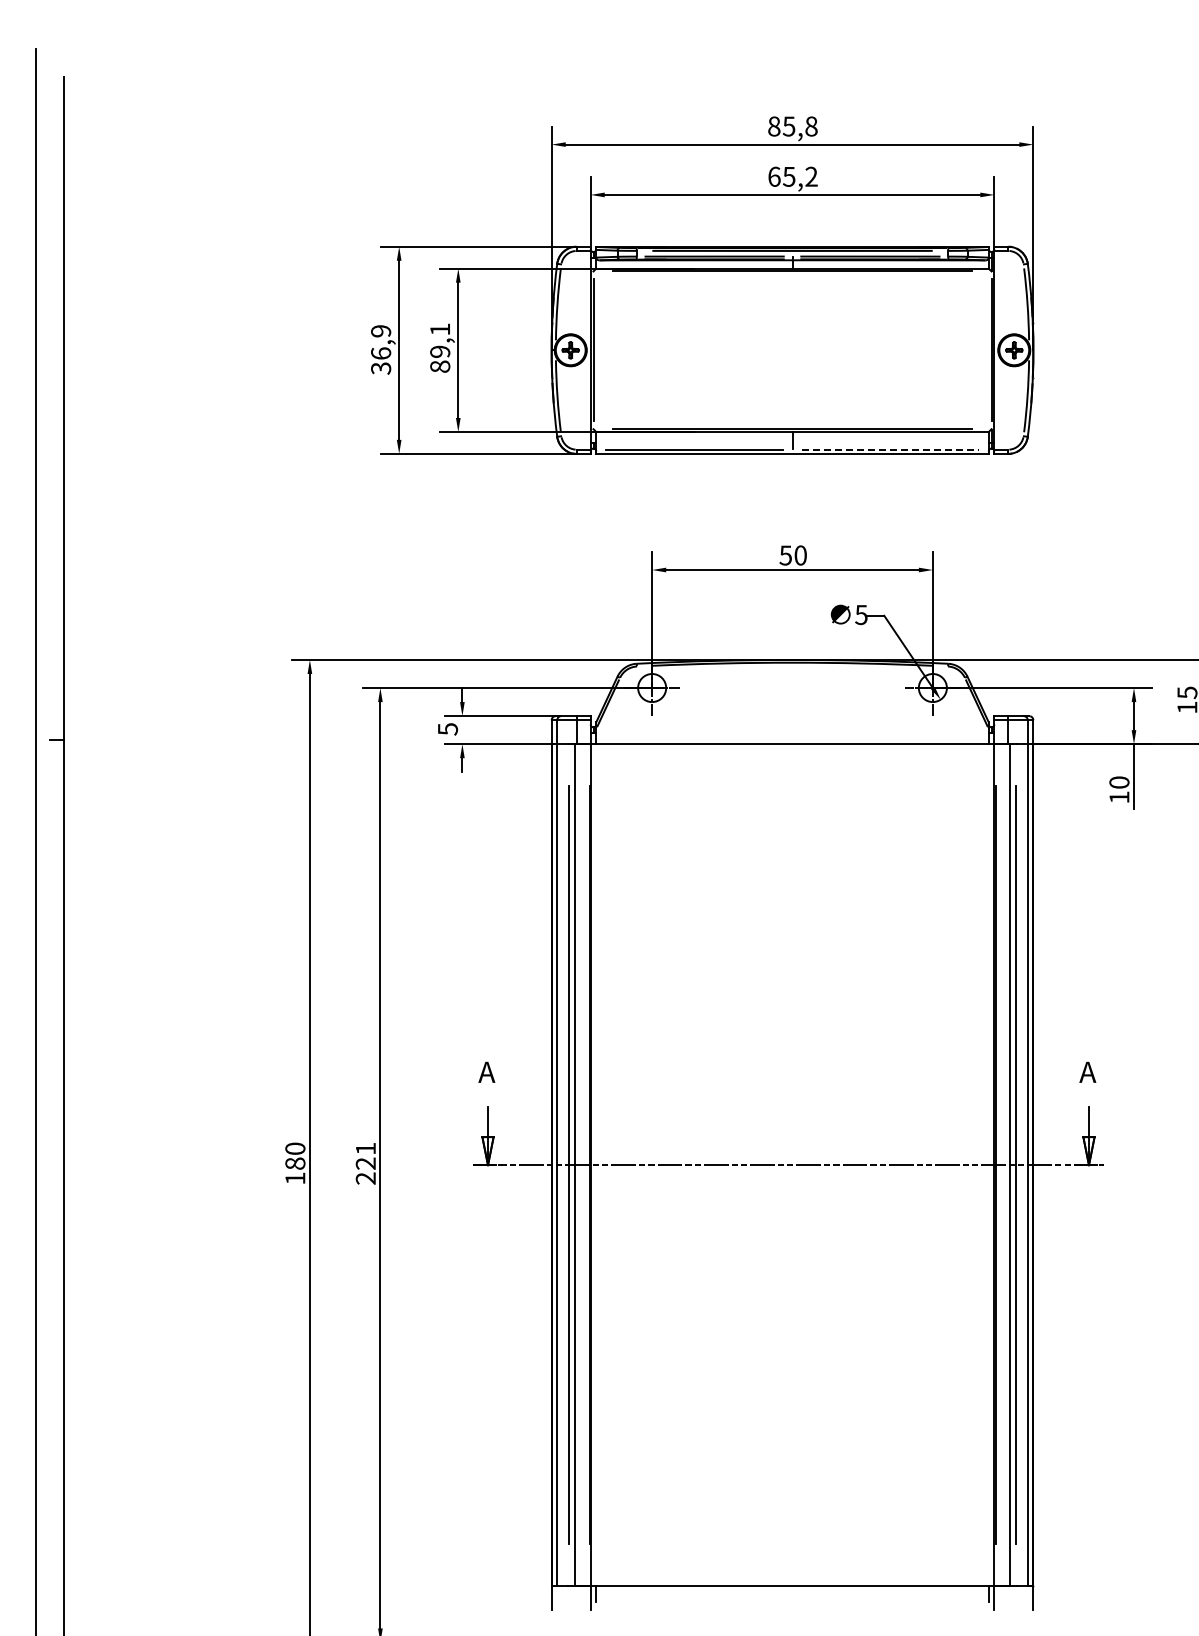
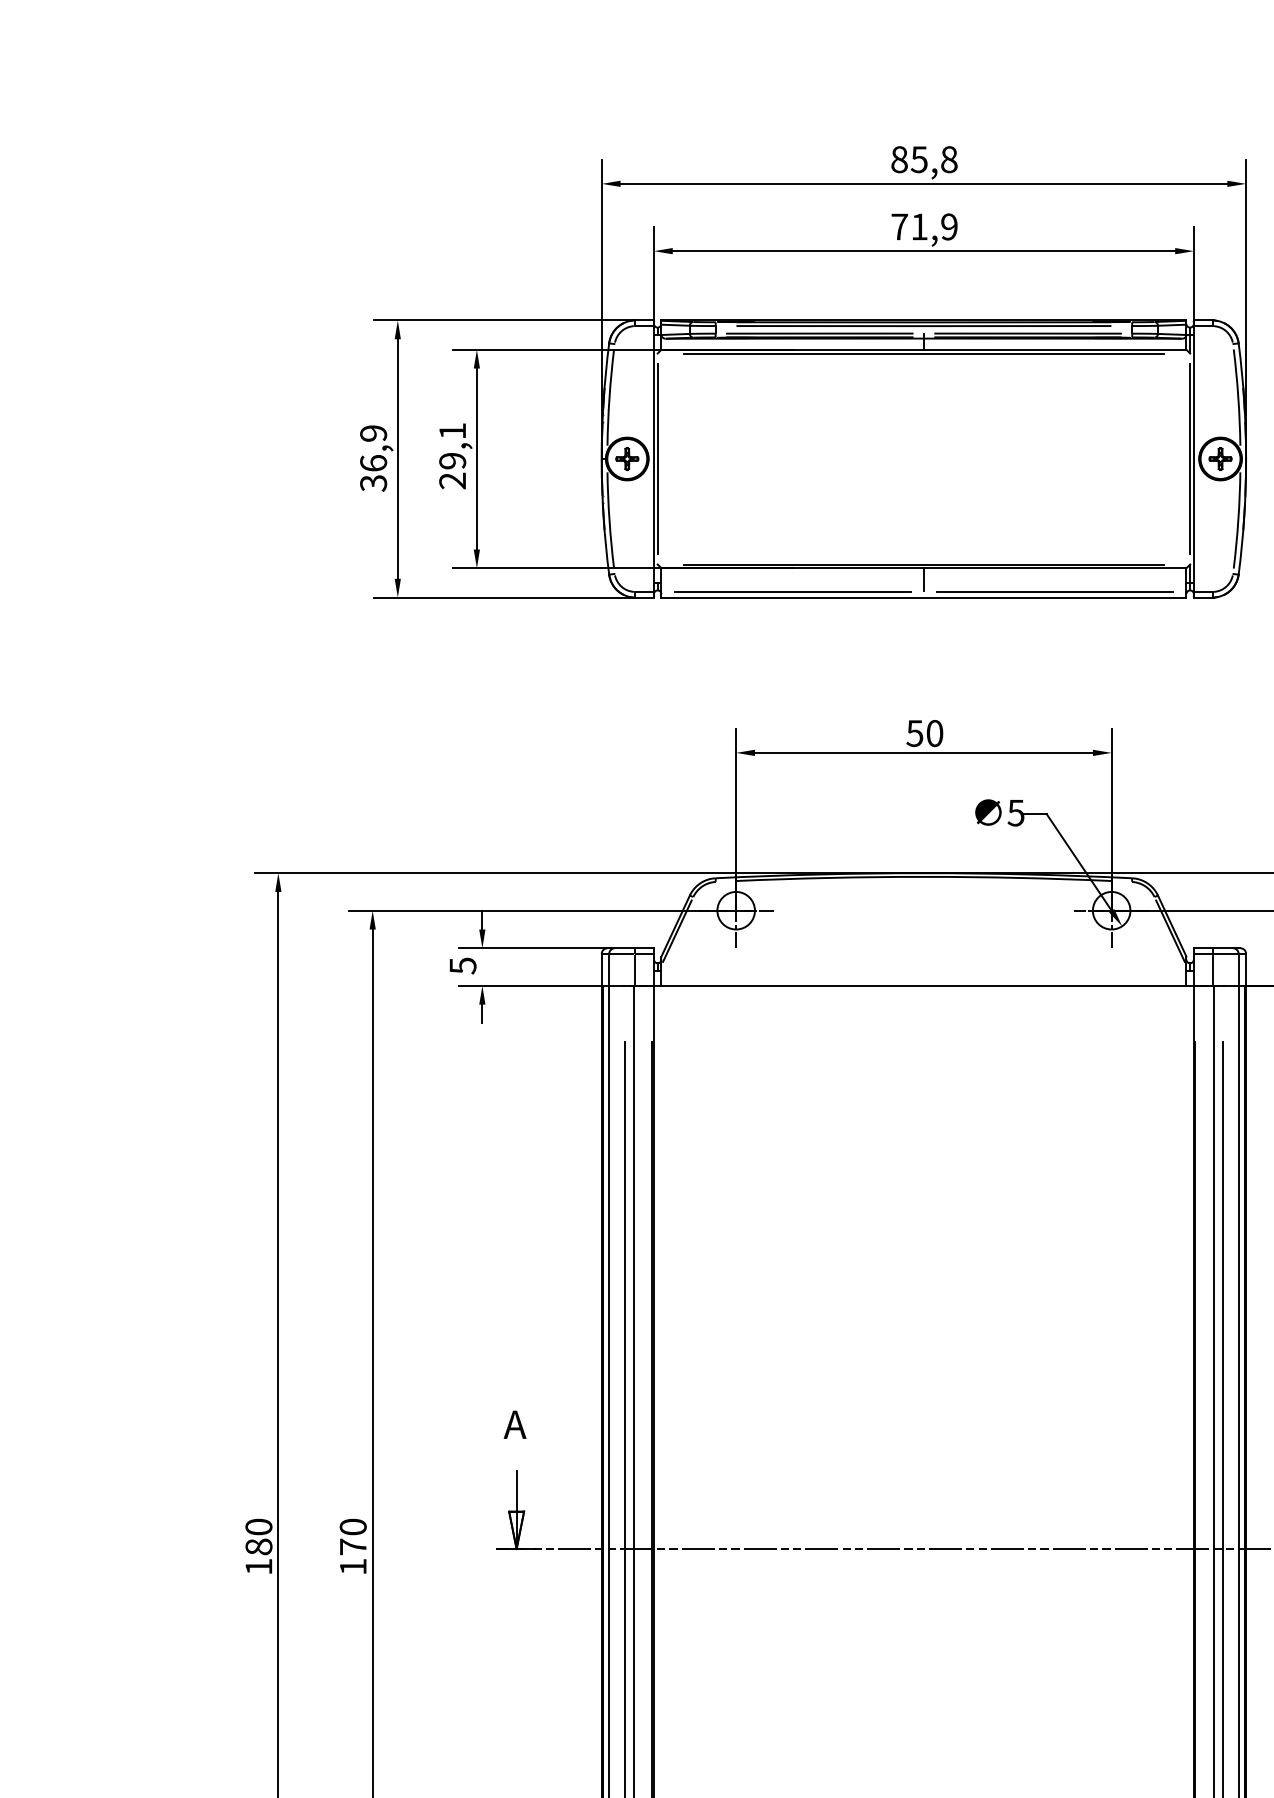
text: (792, 176) -> (923, 226), 65,2 -> 71,9
text: (440, 366) -> (453, 480), 89,1 -> 29,1
line: (891, 449) -> (1056, 591), dashed -> solid
text: (365, 1163) -> (352, 1546), 221 -> 170

